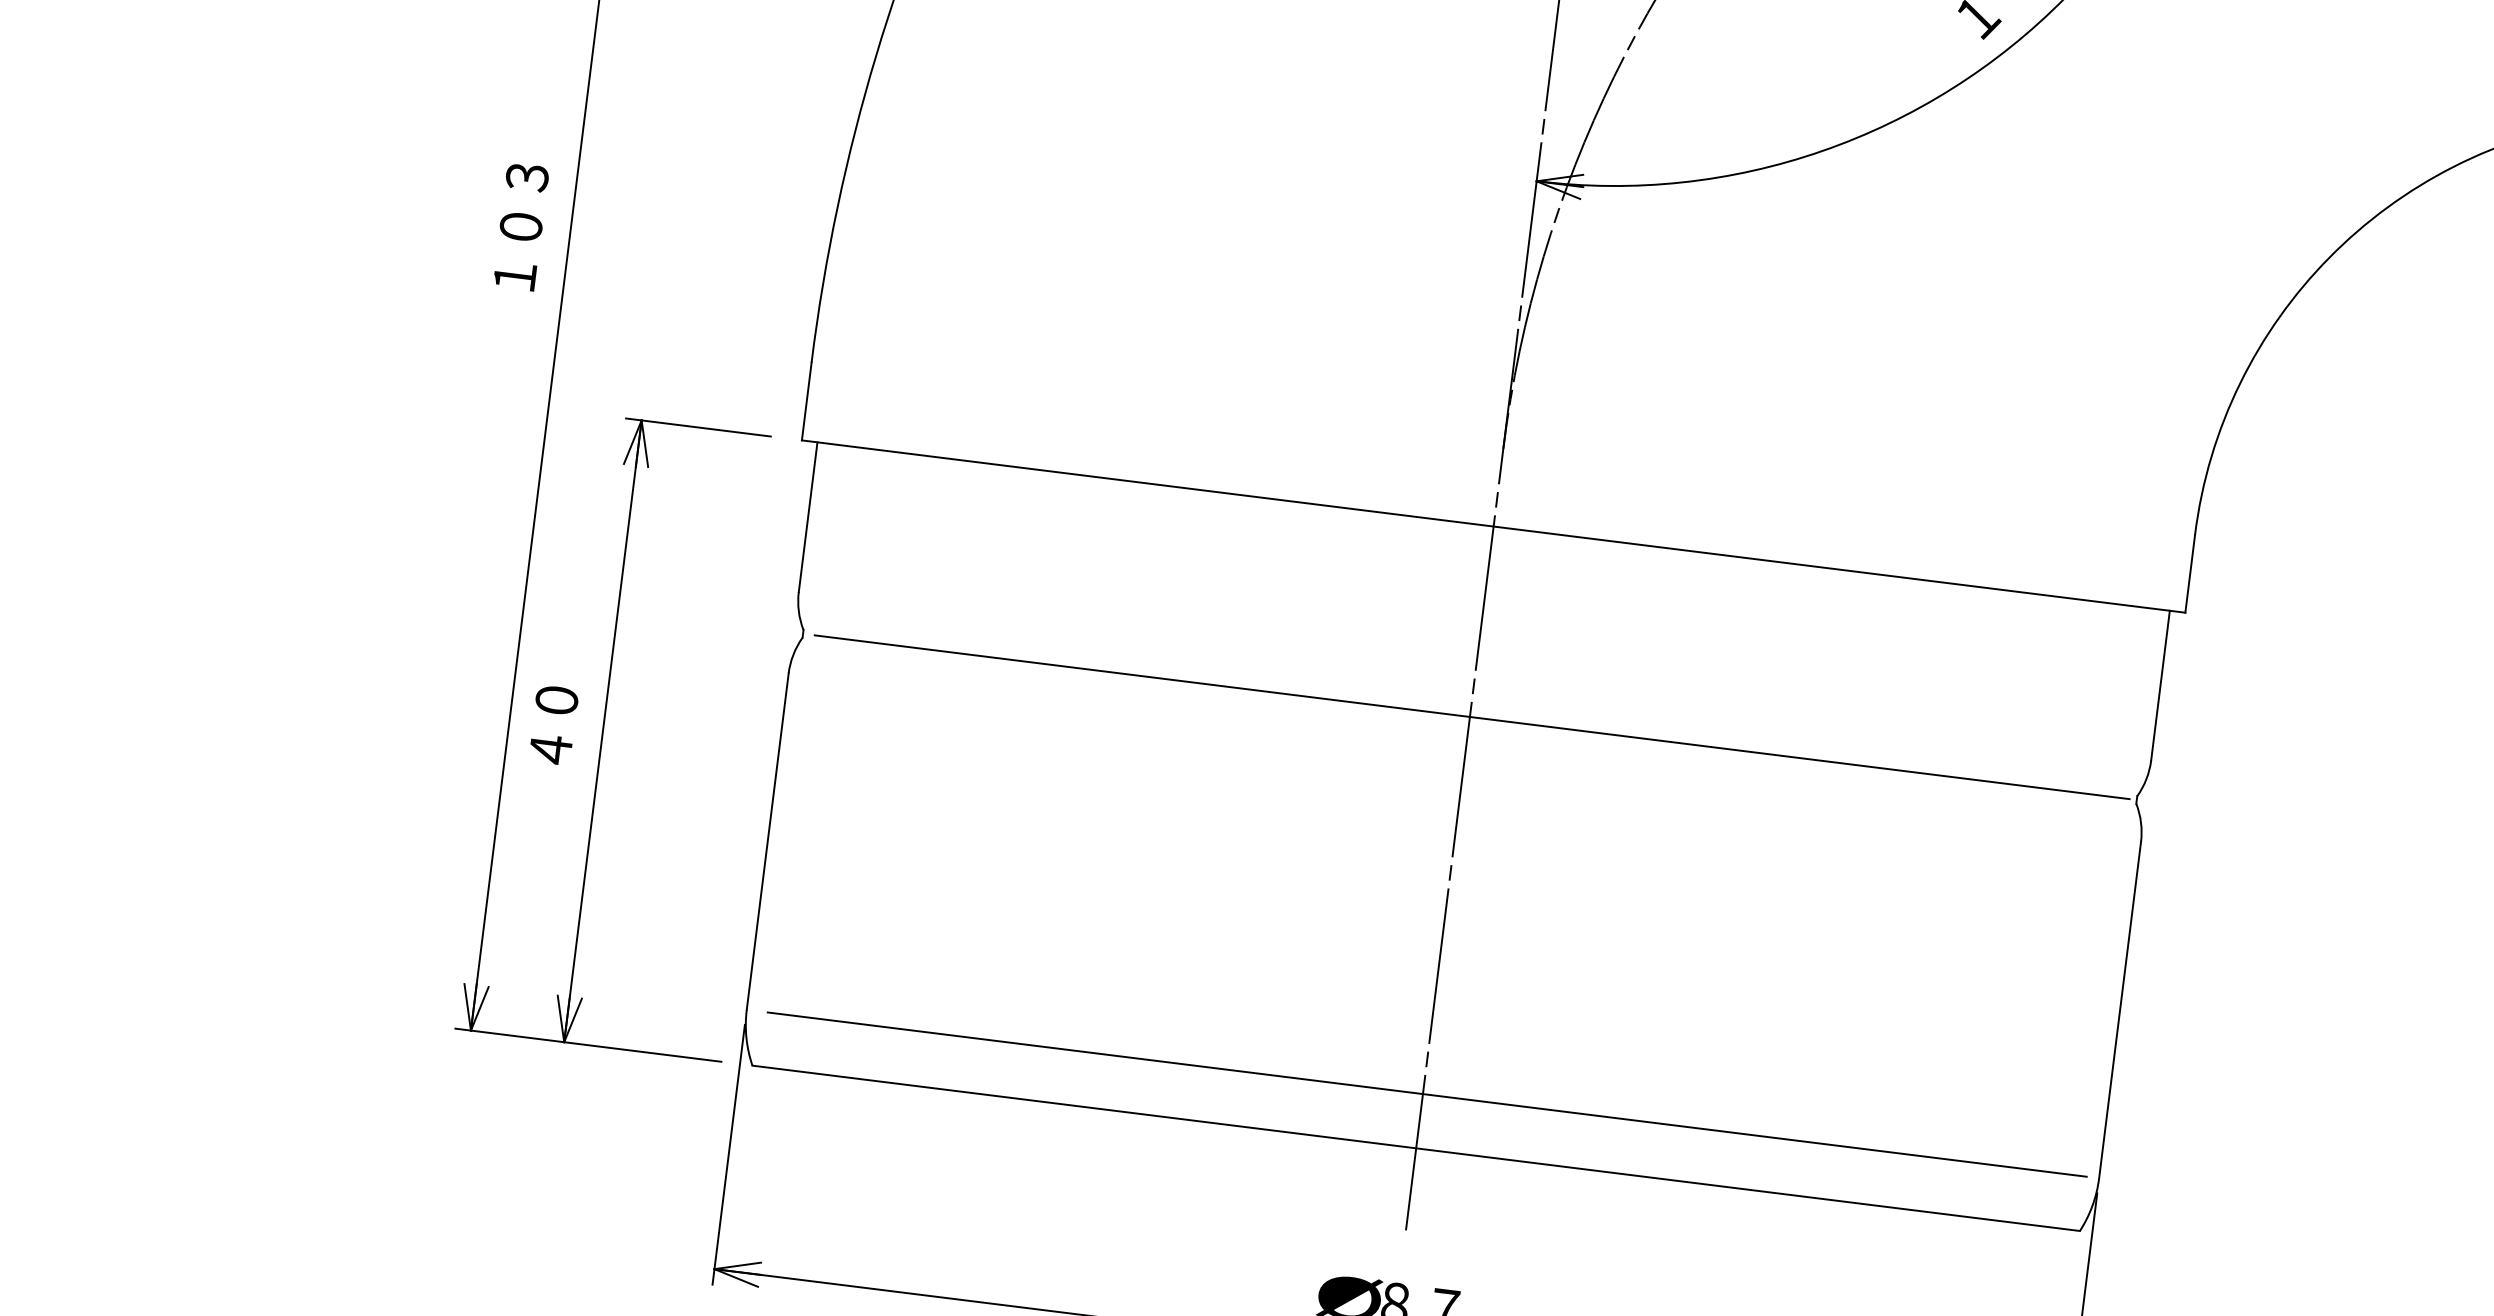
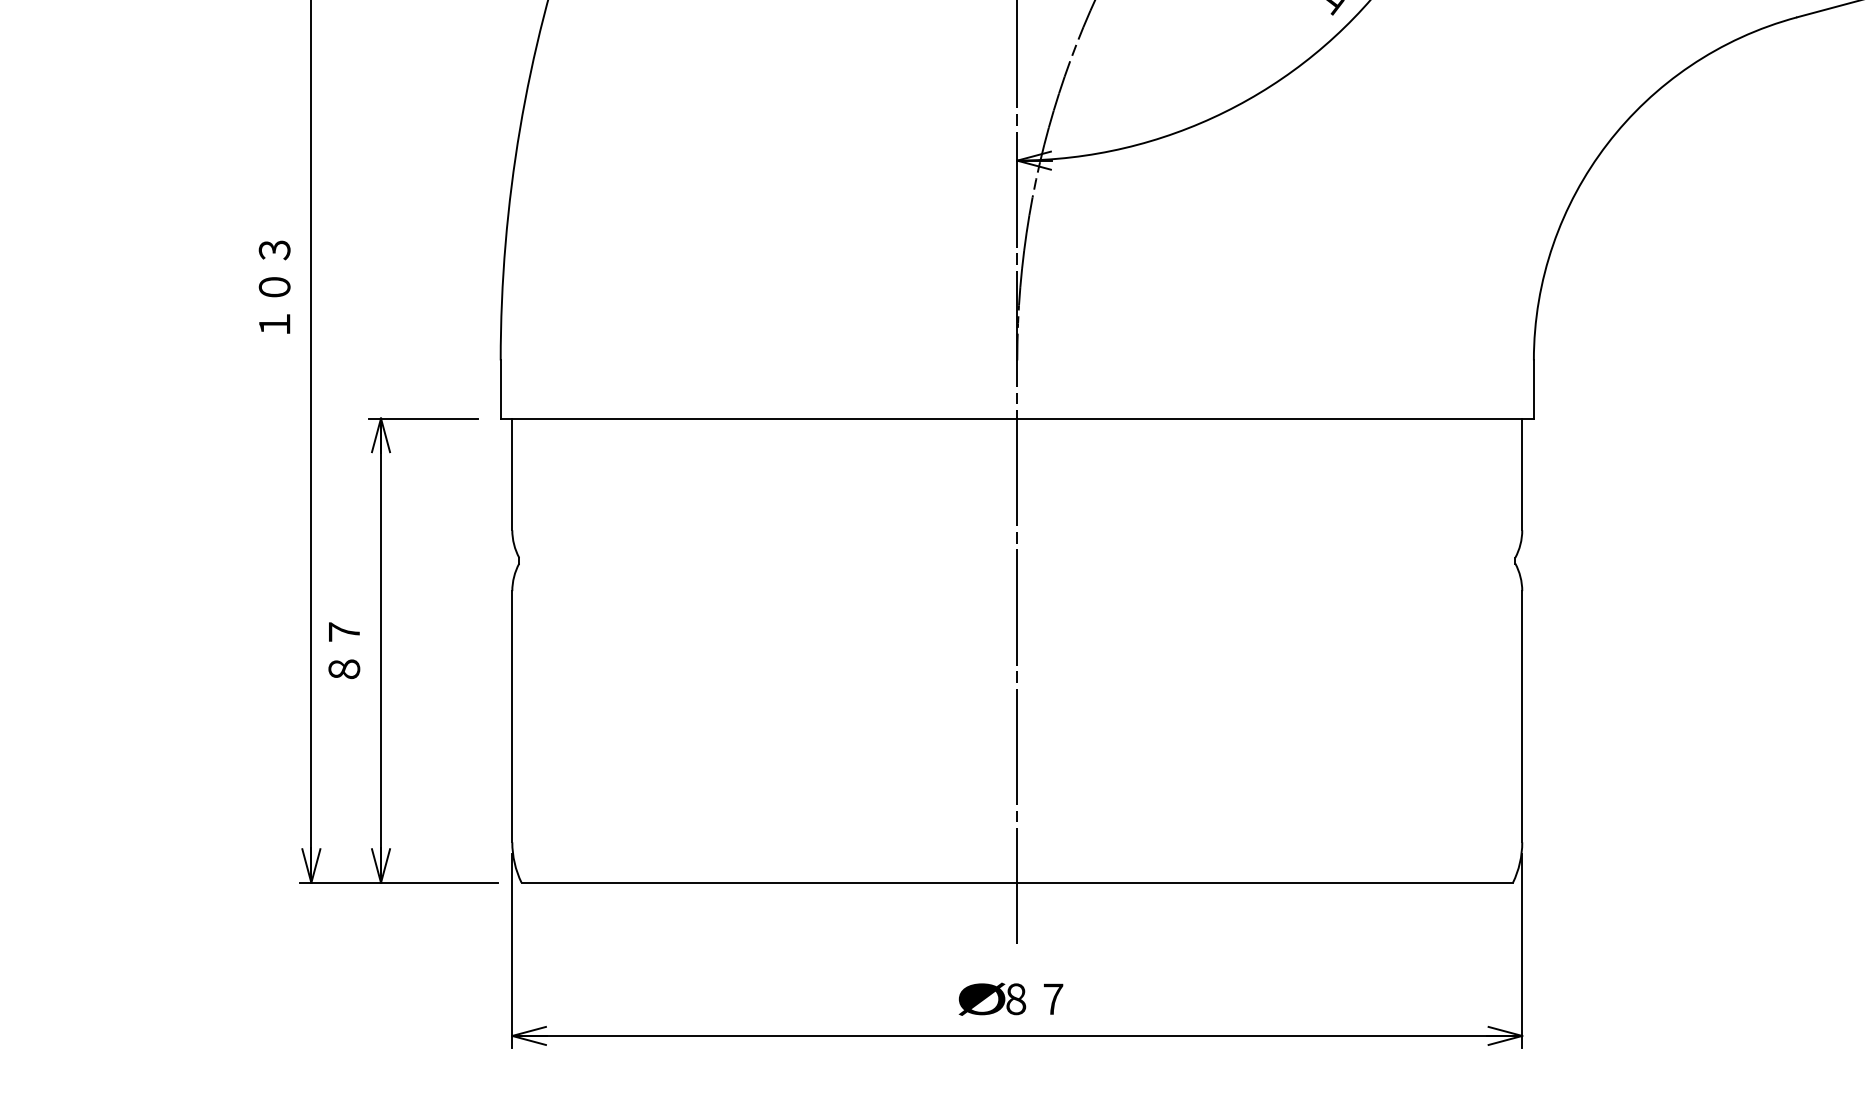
line: (1471, 716) -> (1018, 560), removed
text: (554, 724) -> (344, 650), ４０ -> ８７
line: (1425, 1094) -> (1019, 842), removed

